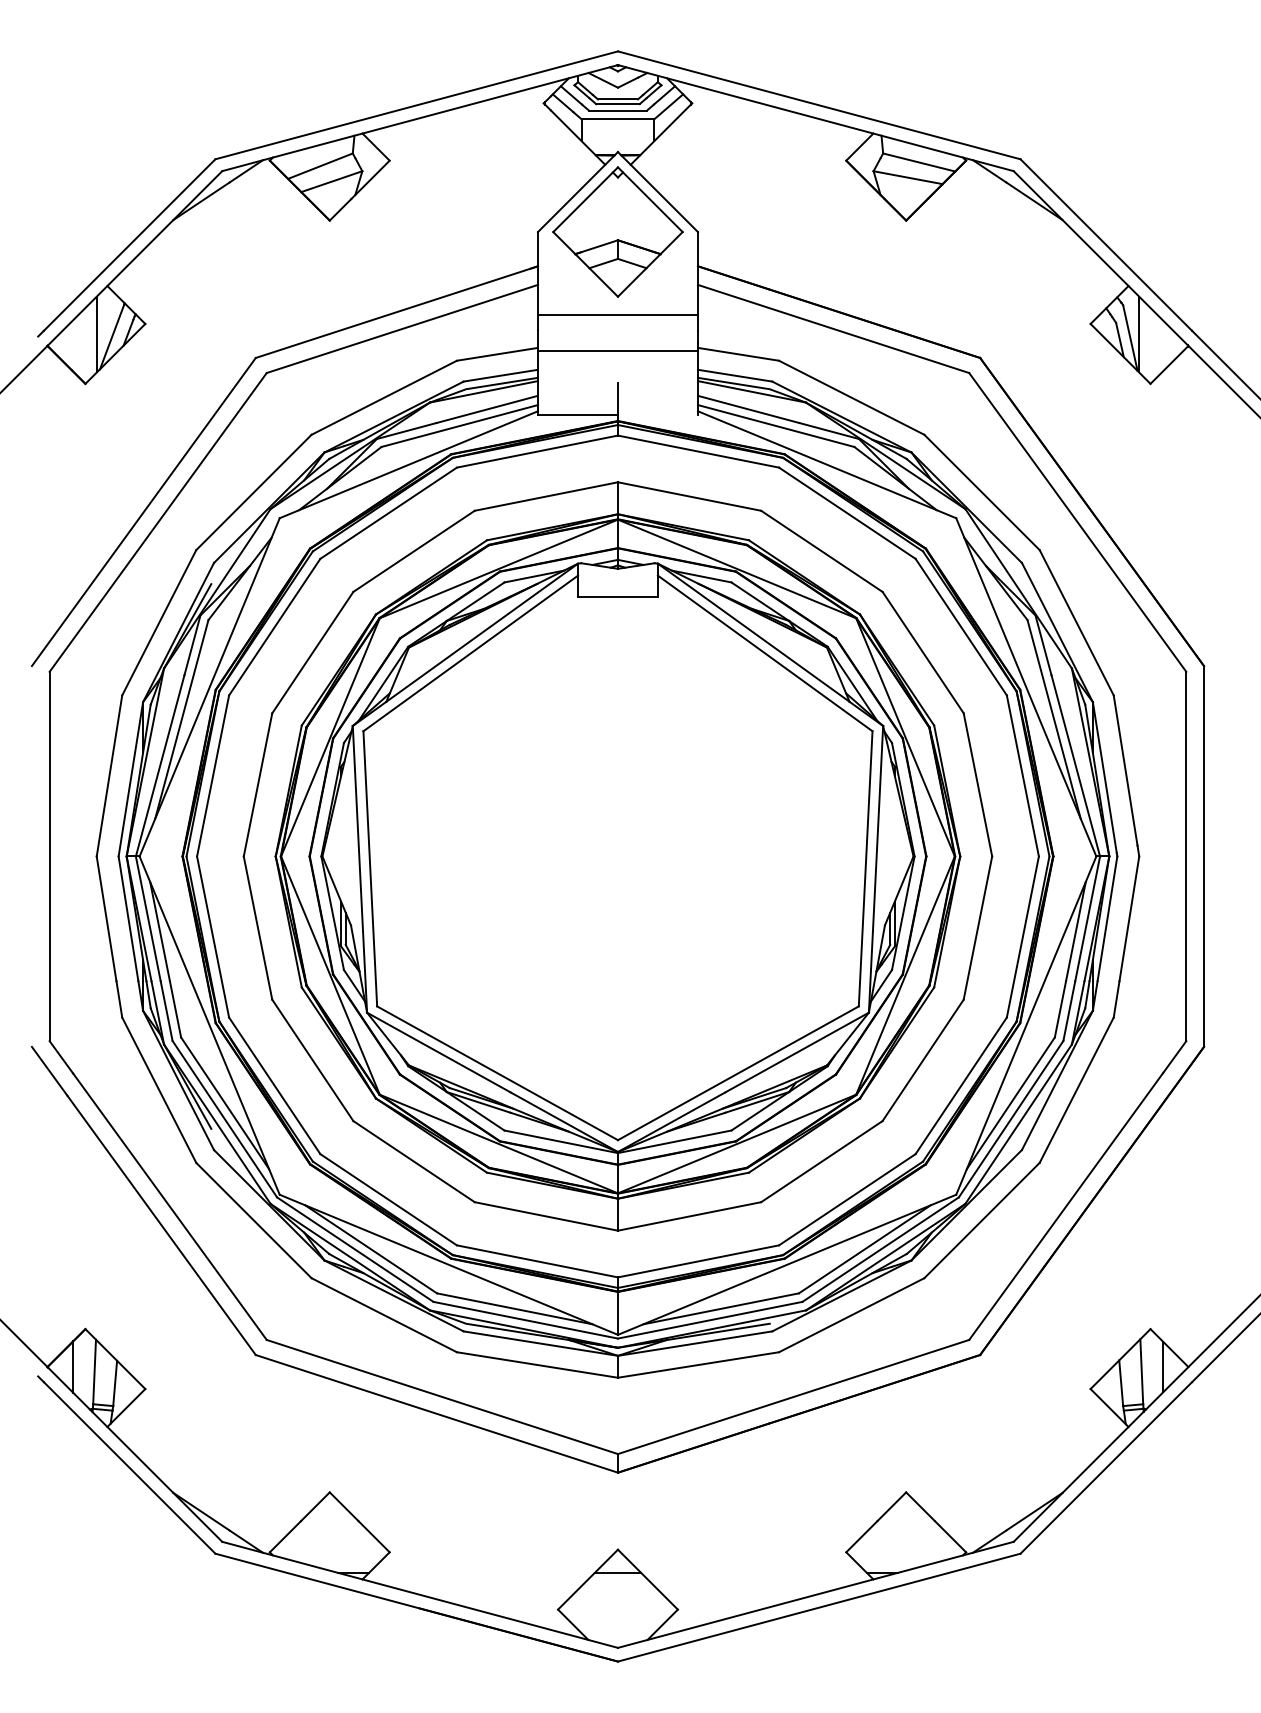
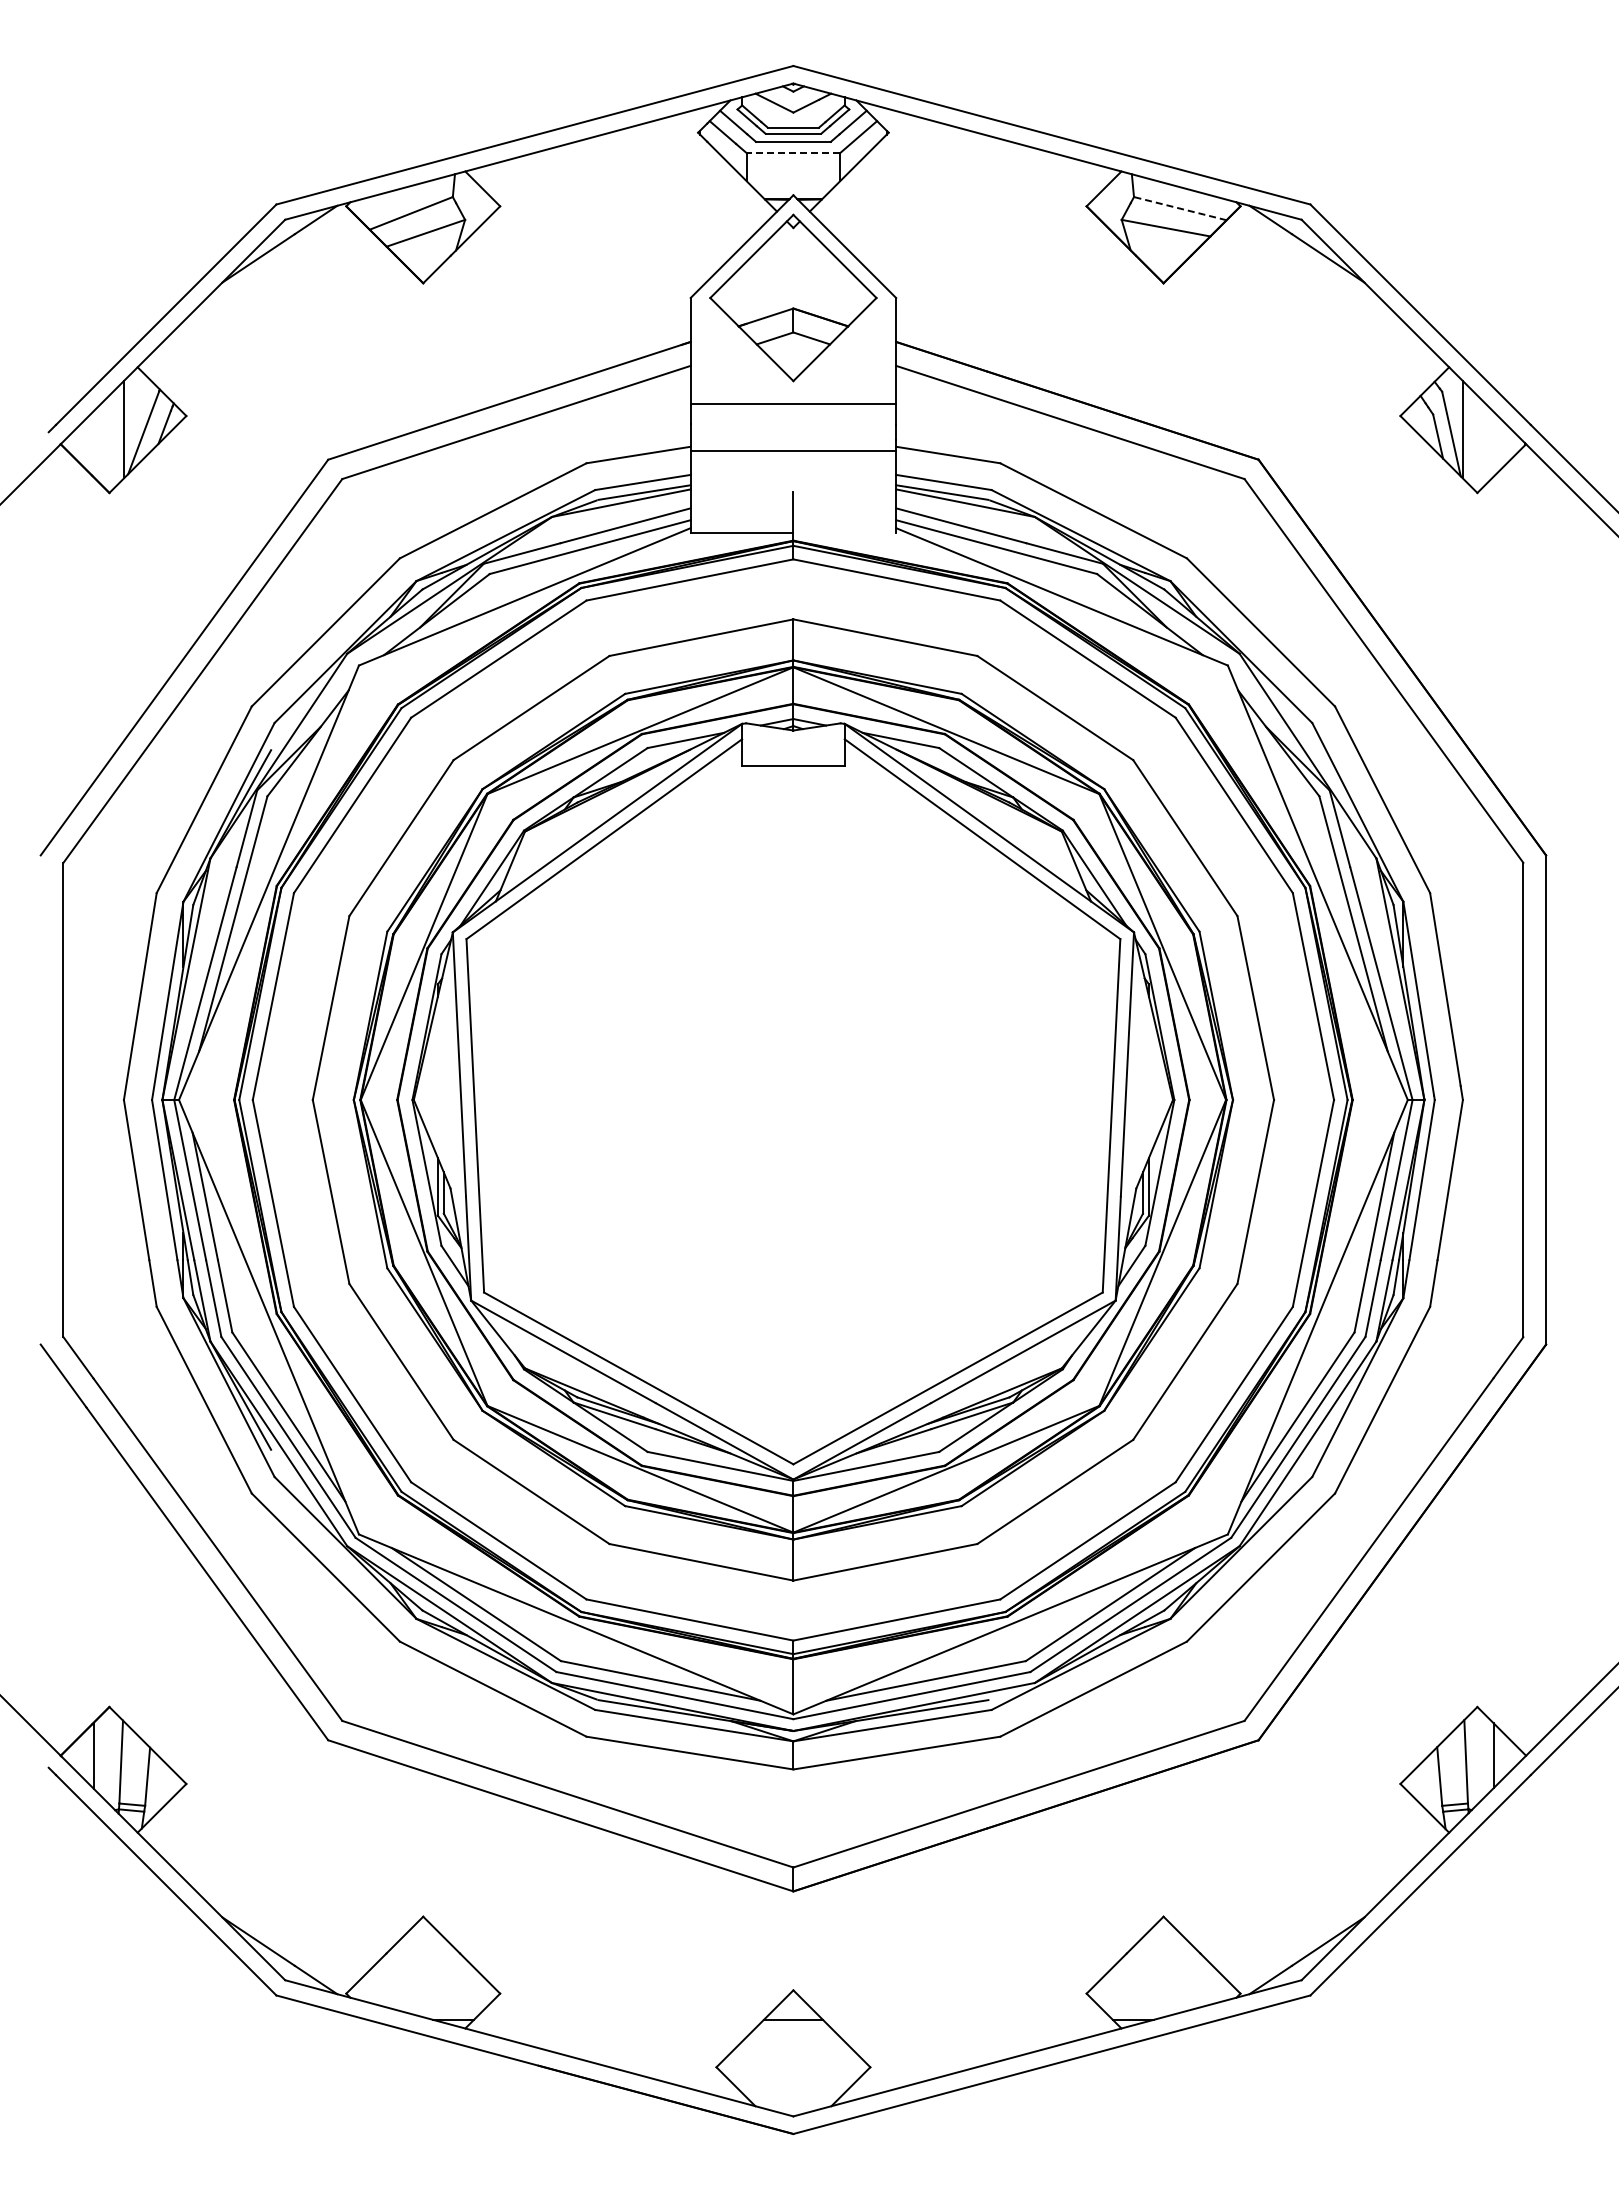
line: (618, 119) -> (793, 153), solid -> dashed
line: (919, 162) -> (1180, 208), solid -> dashed

